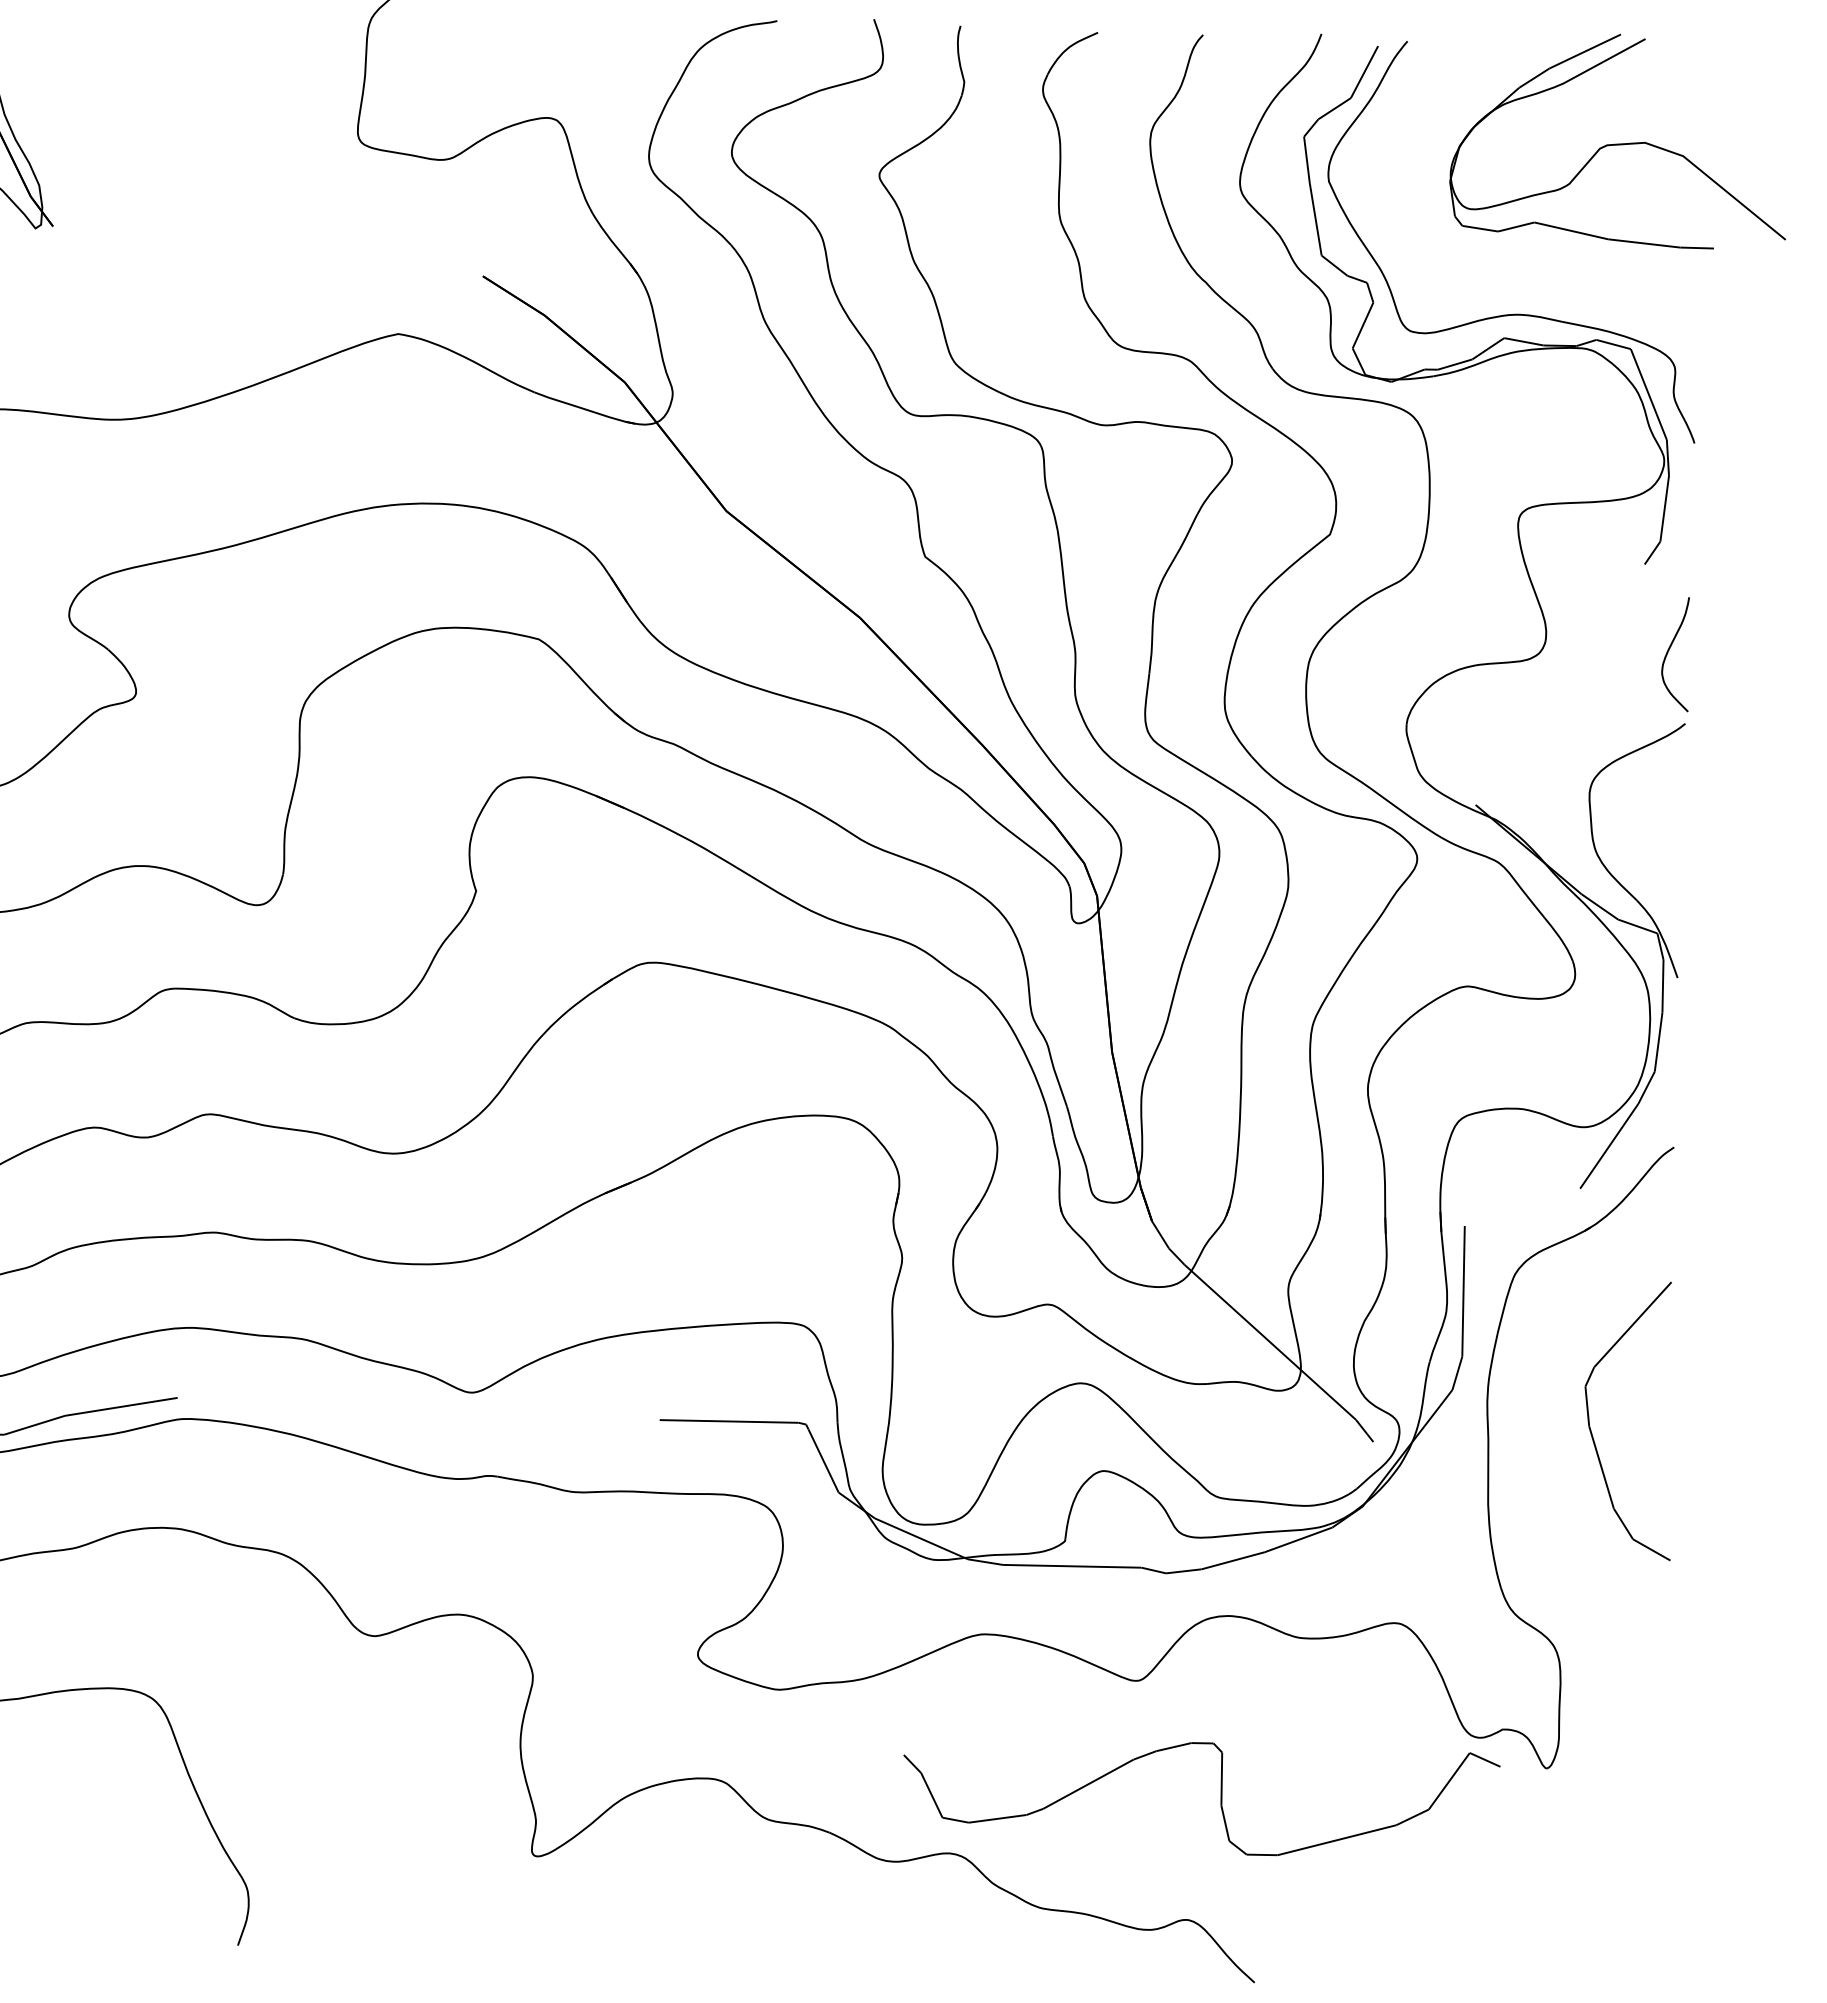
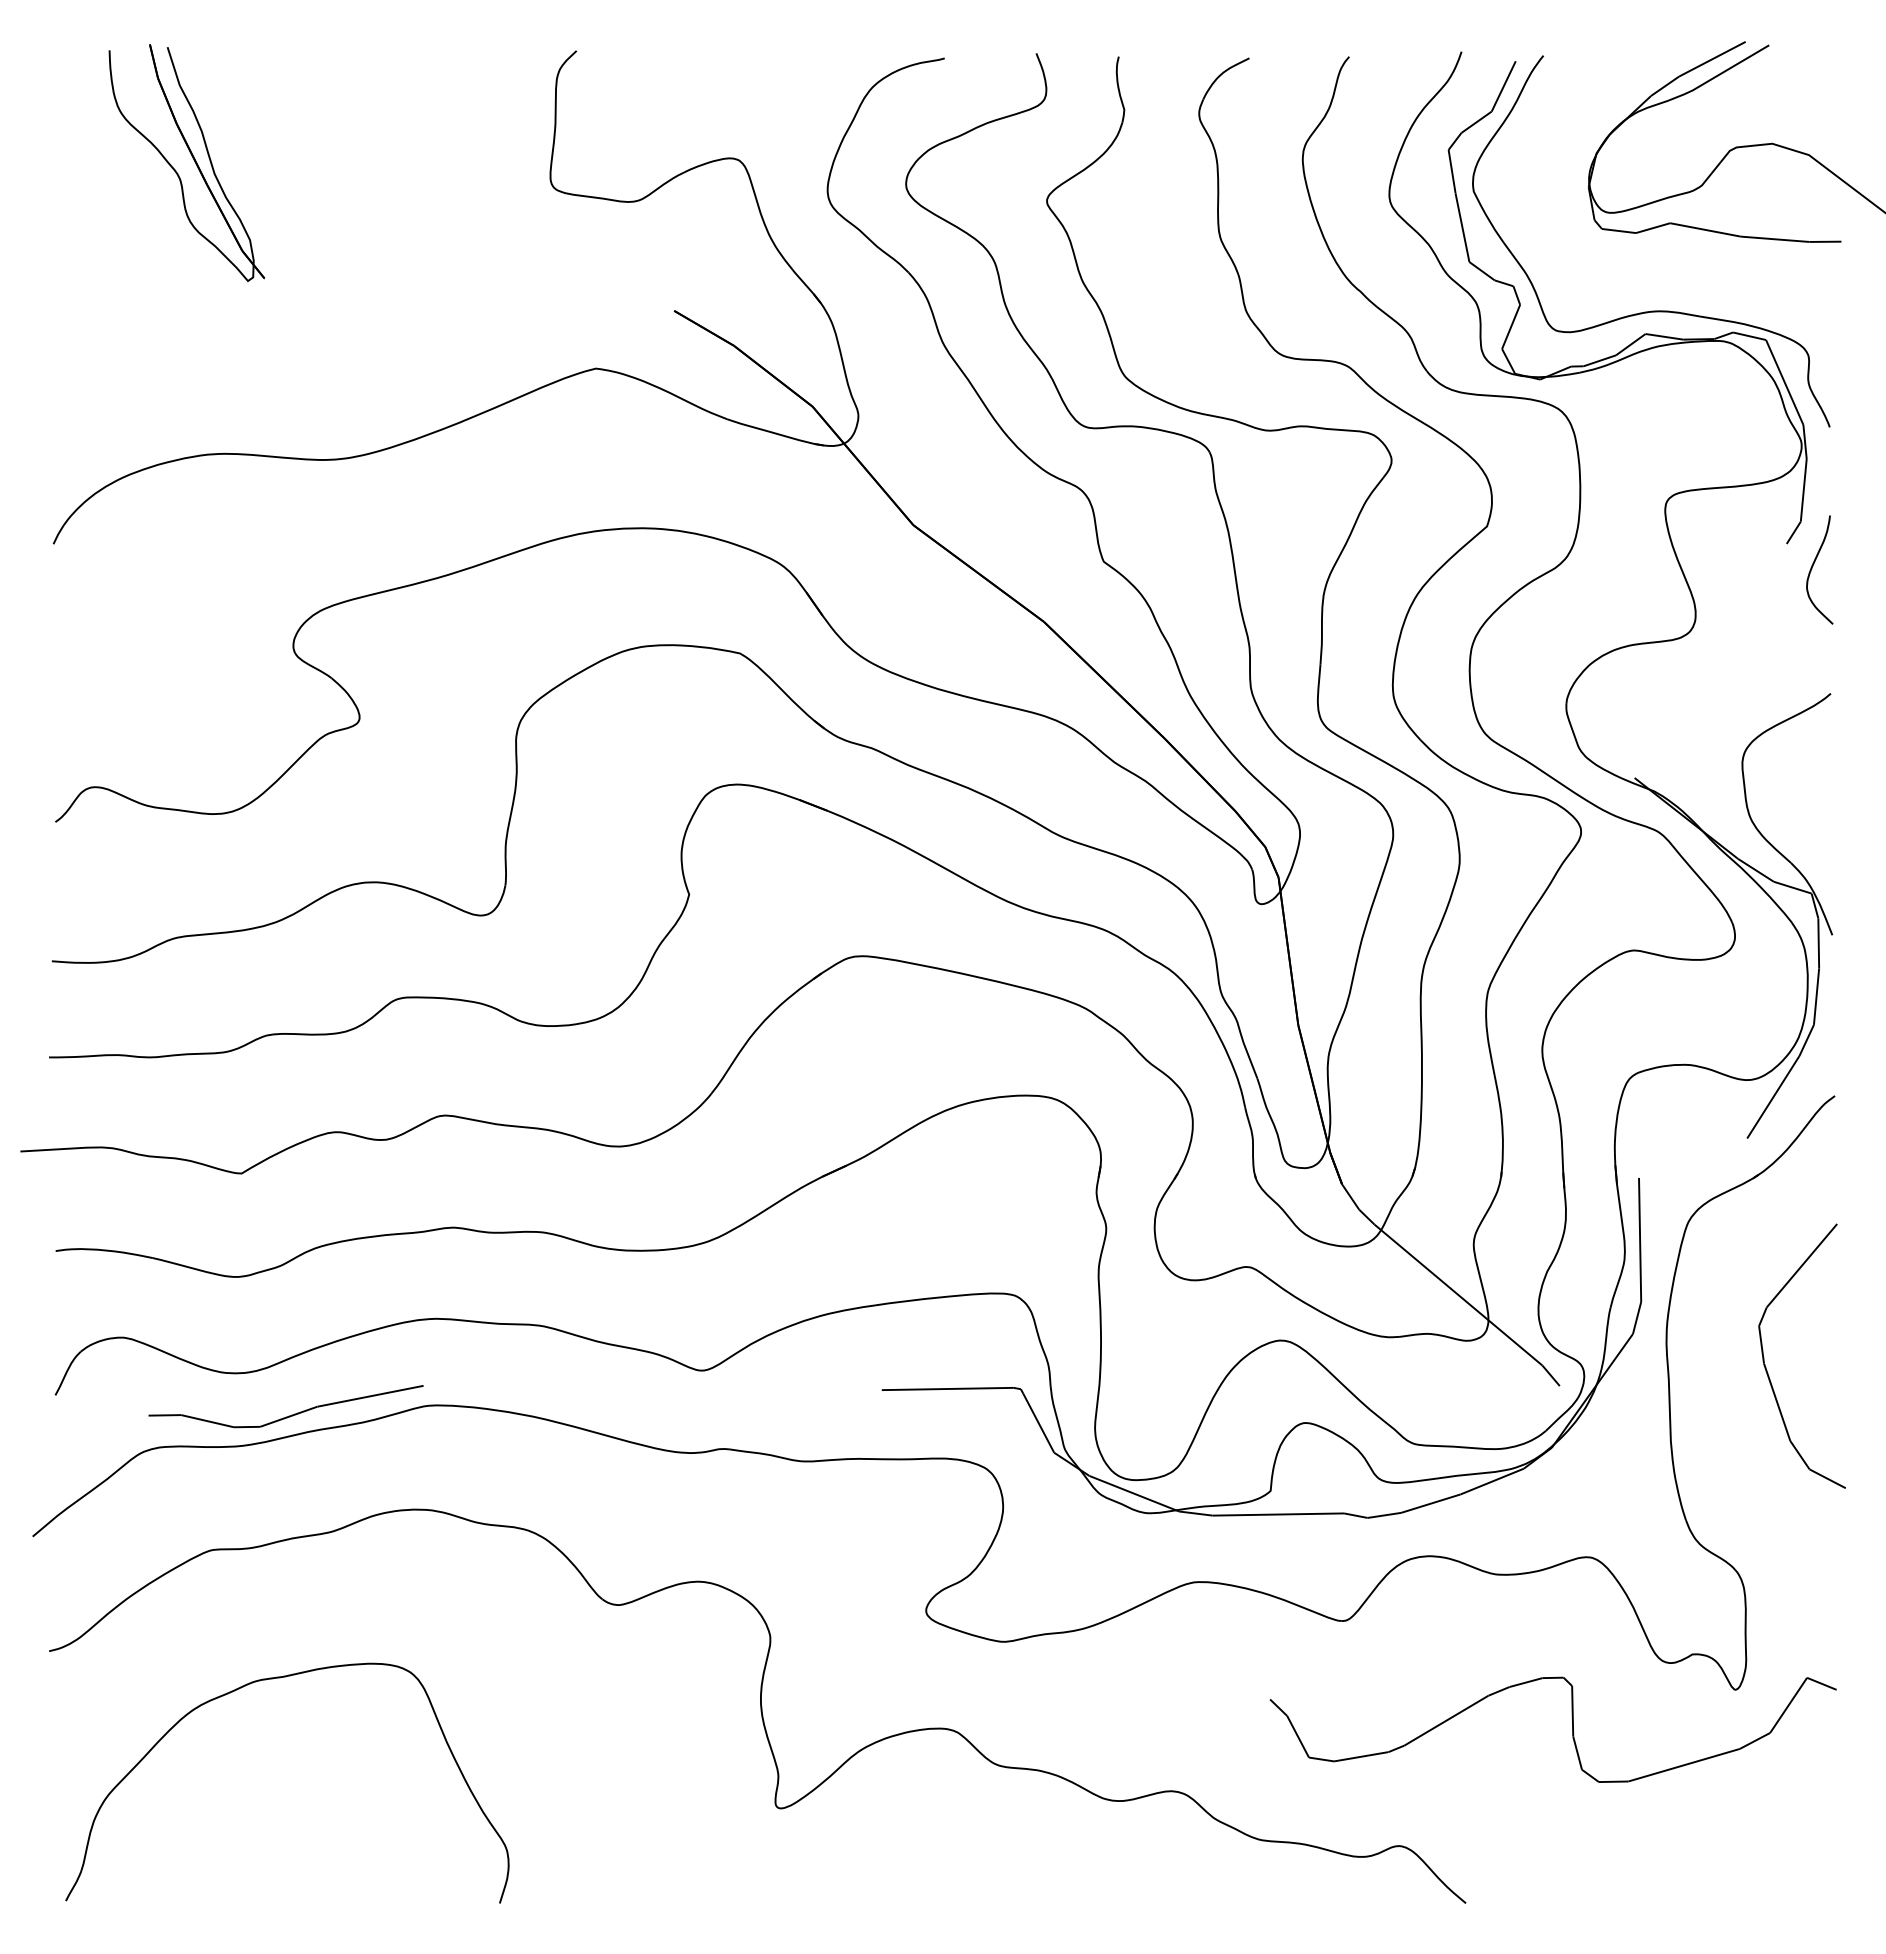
curve: (1669, 650) -> (1813, 566), moved
part: (1220, 1798) -> (1572, 1729), moved

